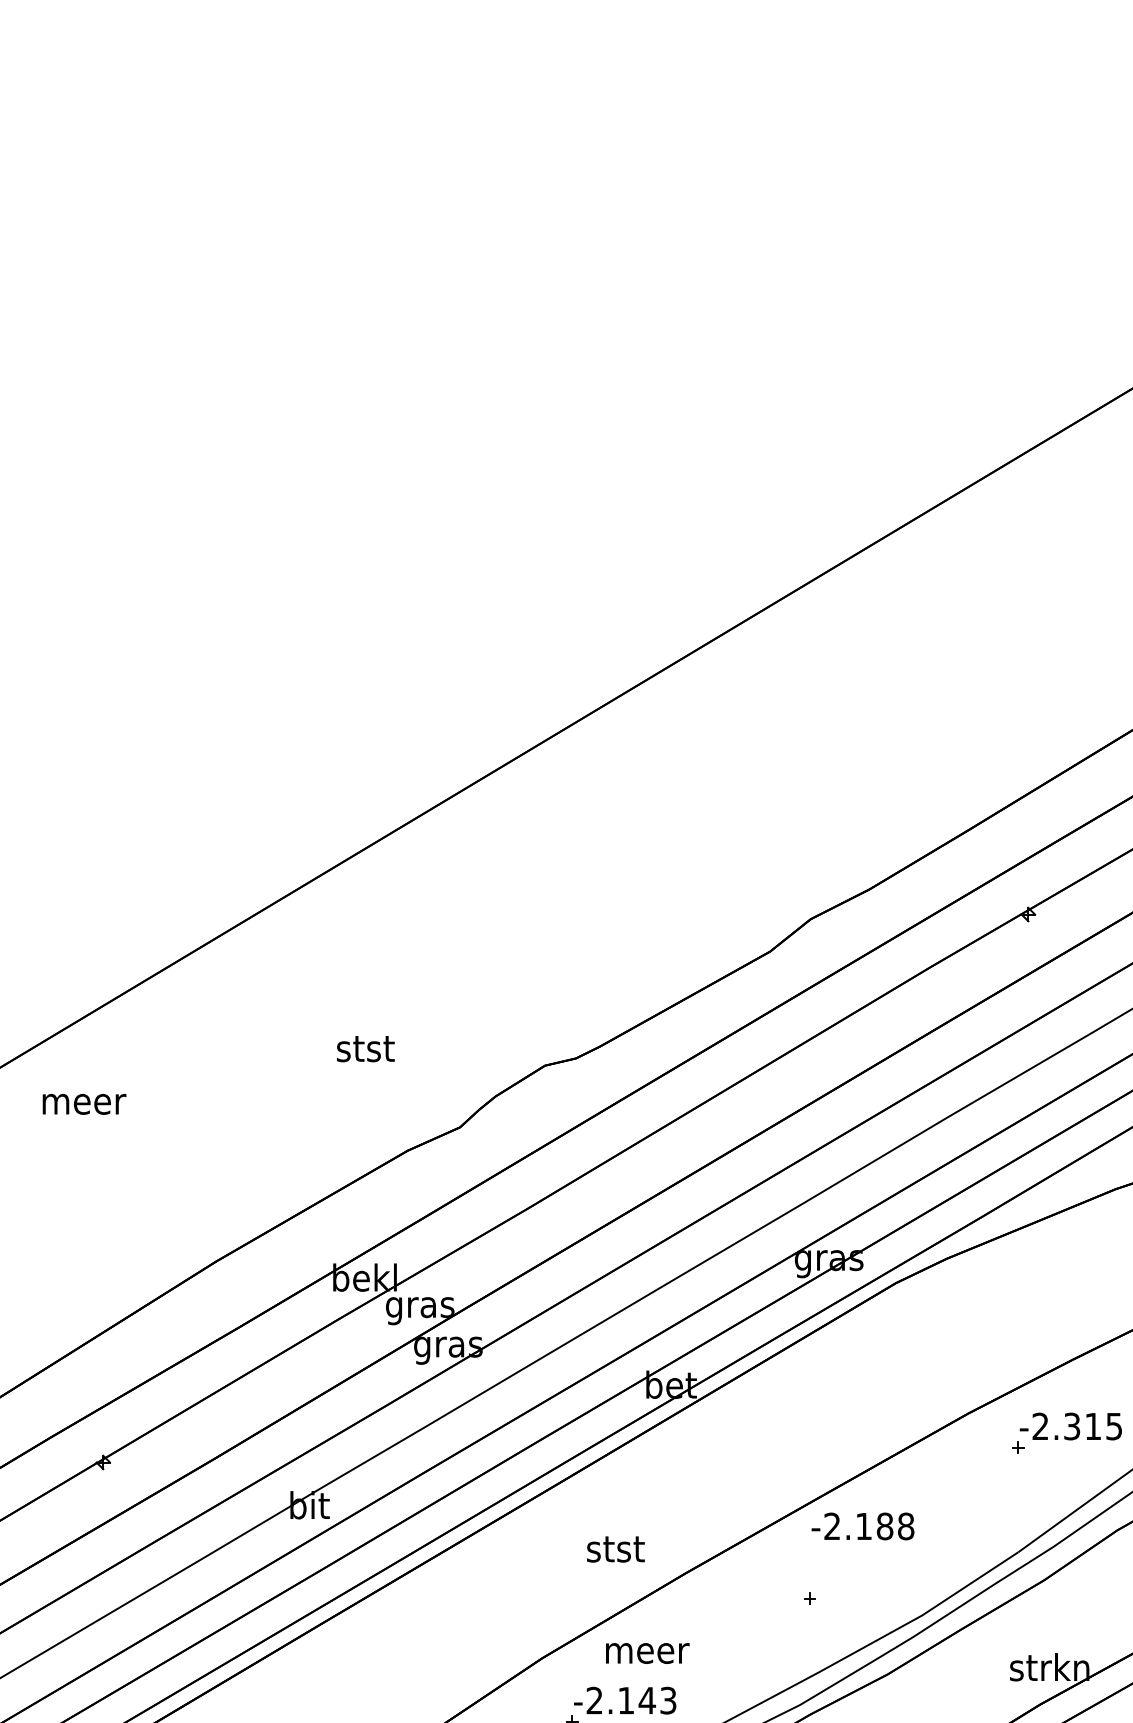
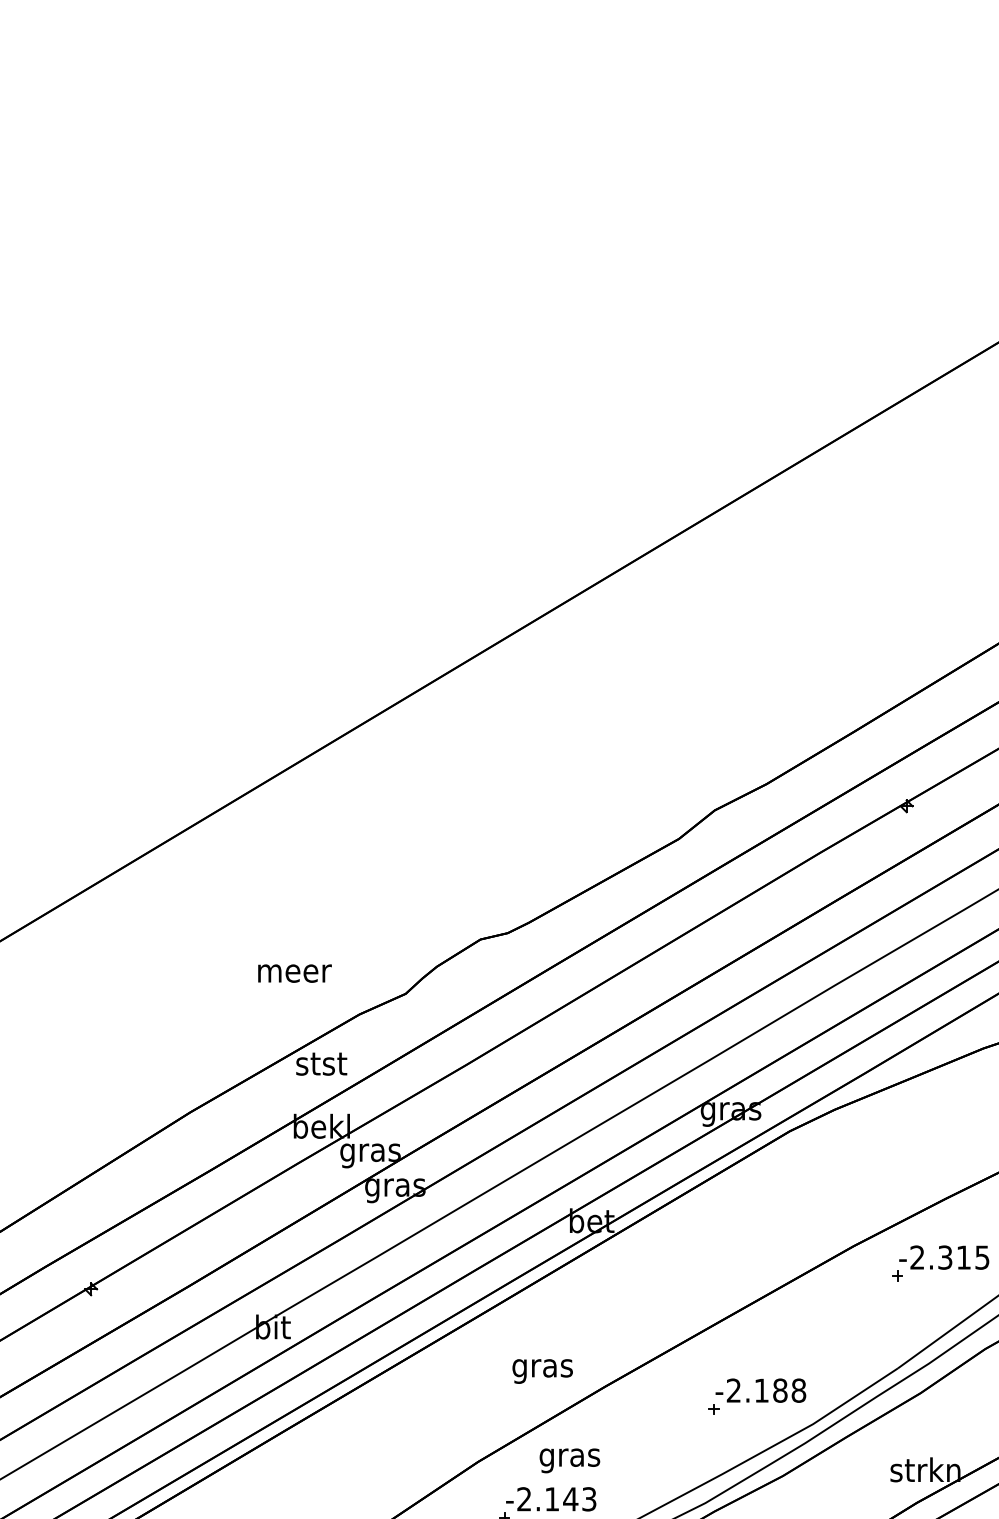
text: (365, 1049) -> (321, 1064), moved
text: (84, 1104) -> (294, 973), moved
text: (862, 1526) -> (760, 1390), moved
text: (615, 1552) -> (542, 1368), stst -> gras
text: (647, 1657) -> (570, 1461), meer -> gras

